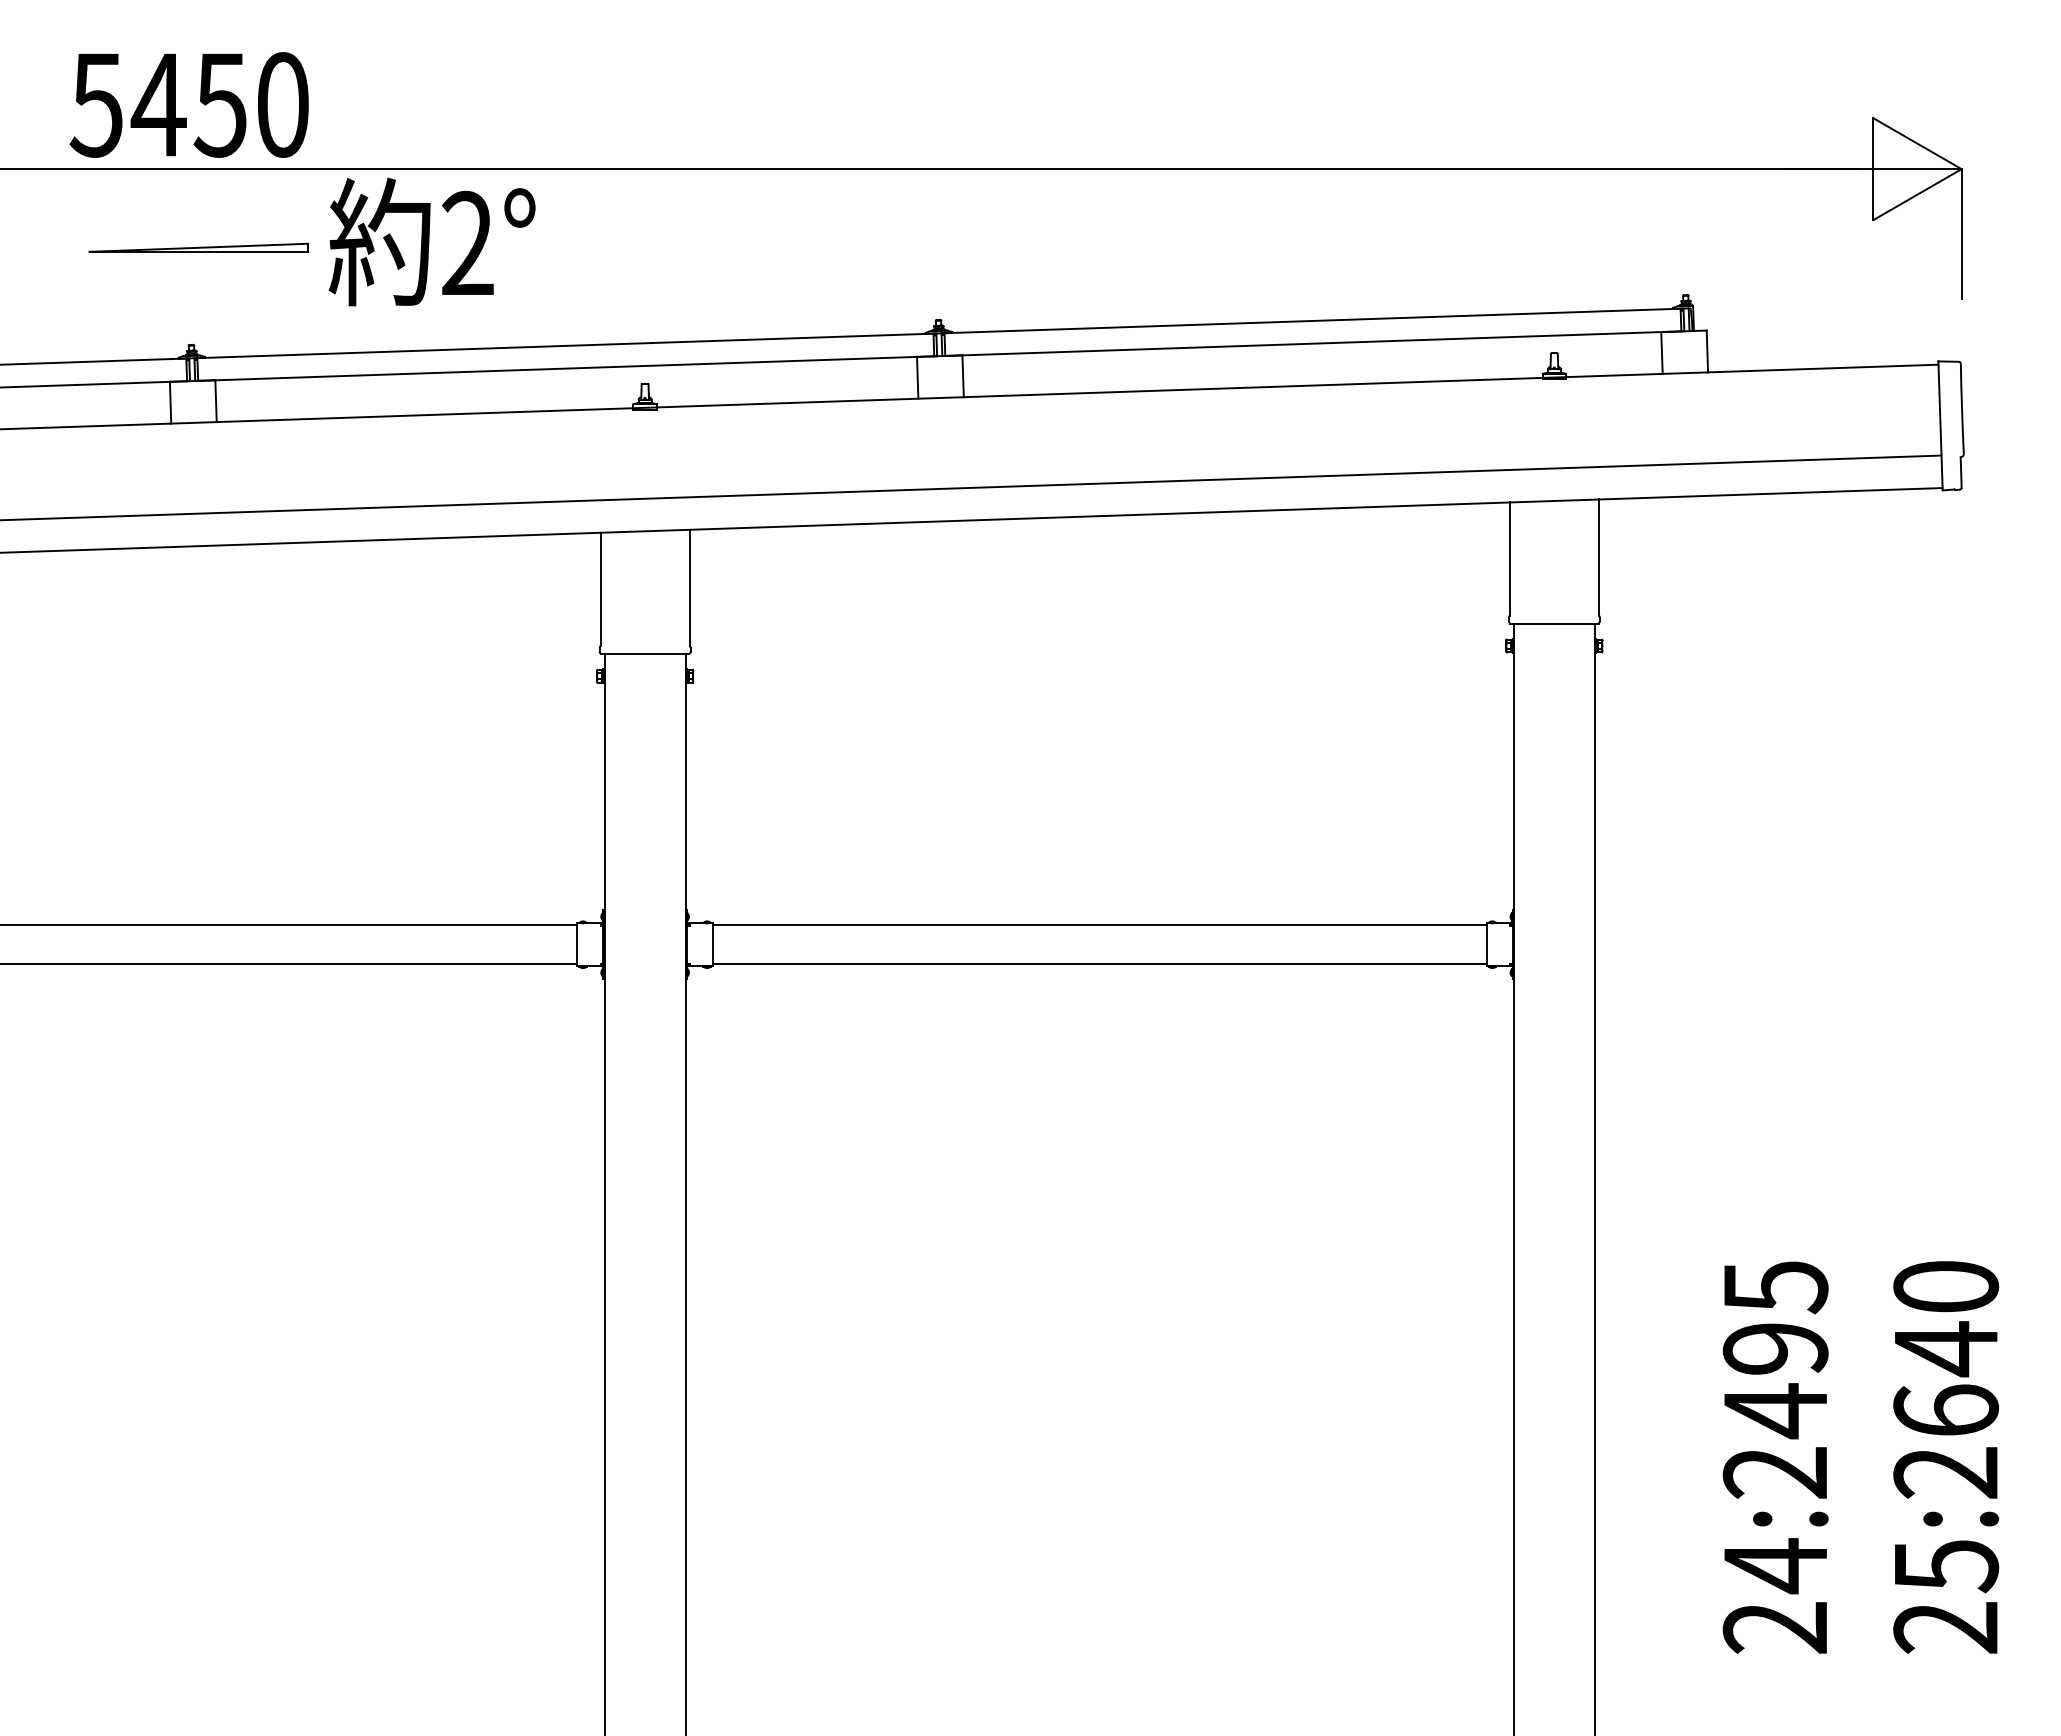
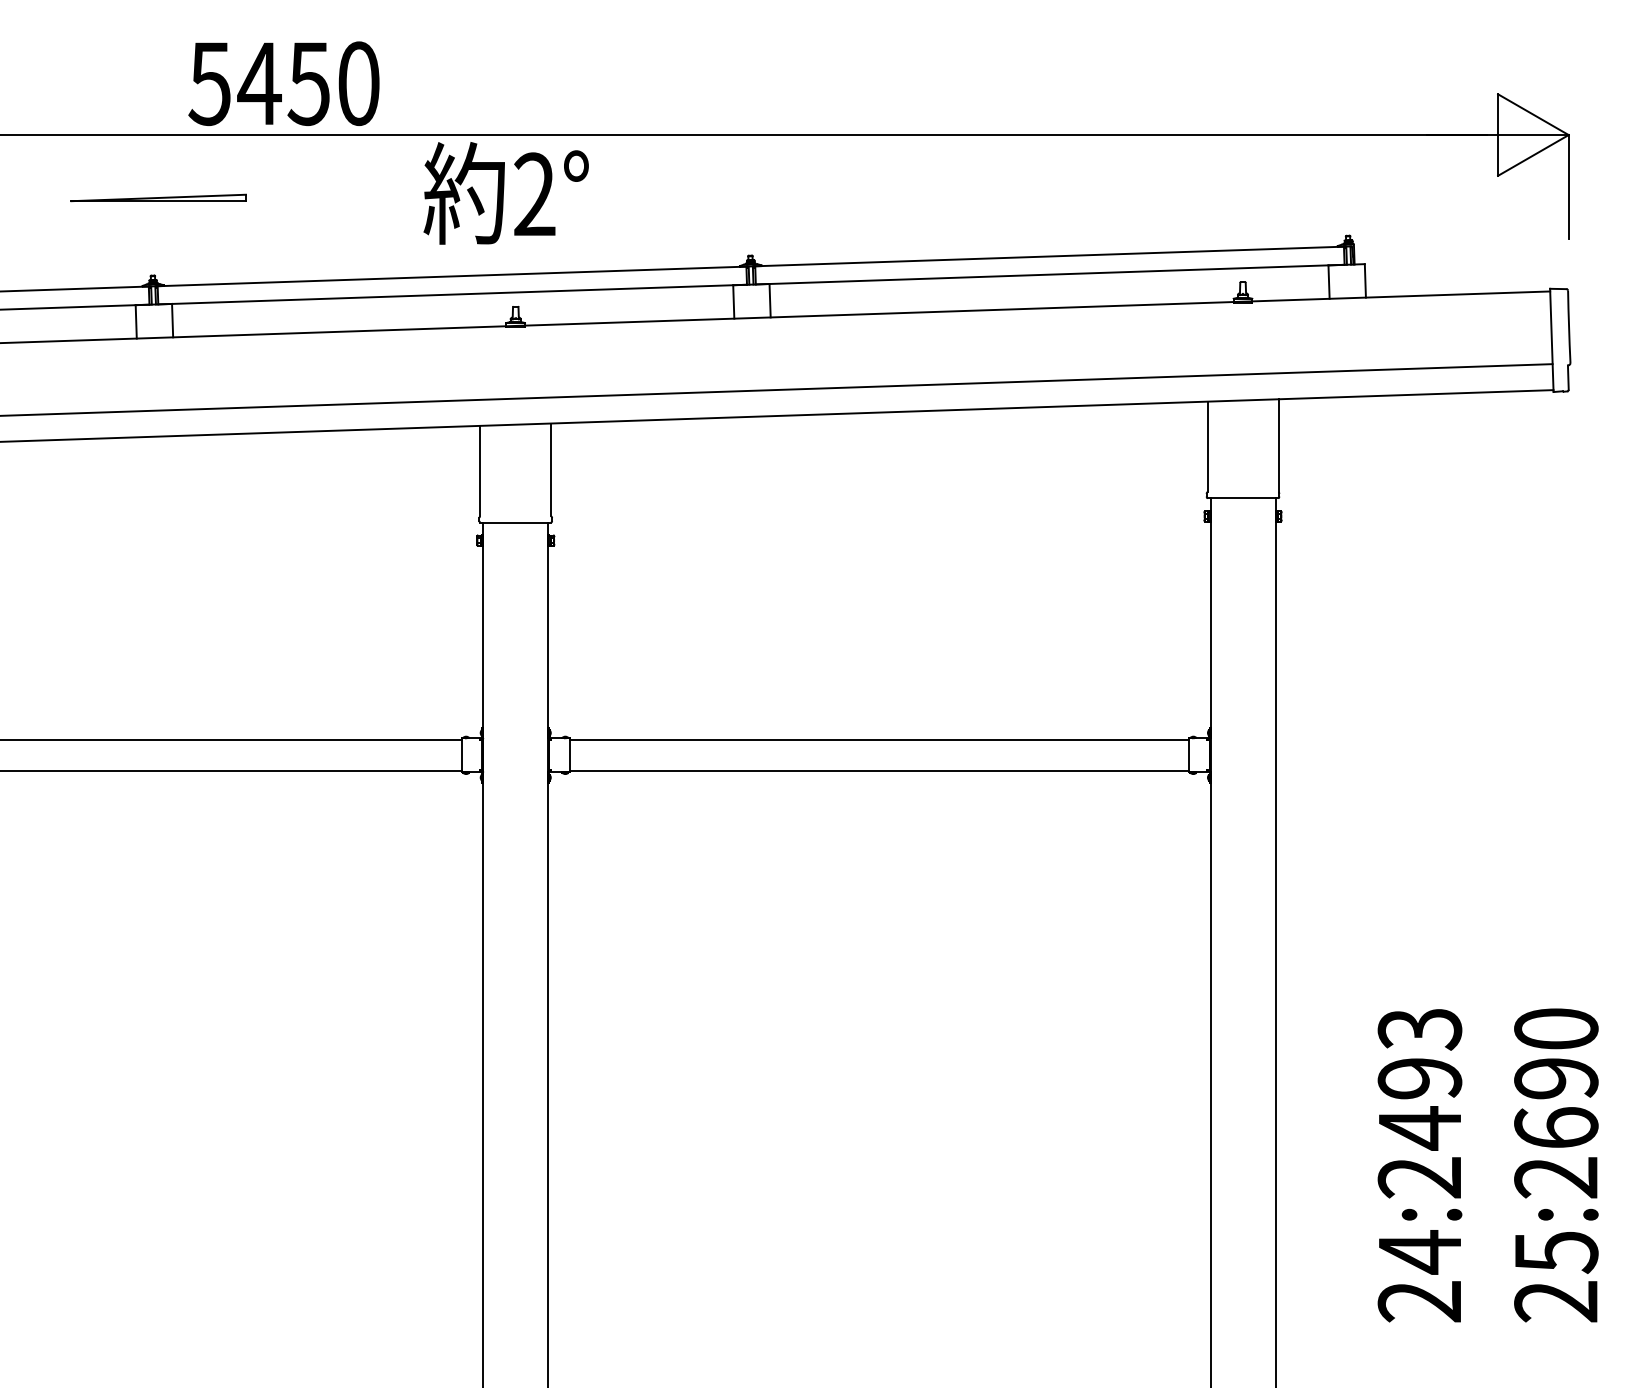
text: (188, 104) -> (283, 83), moved
text: (431, 241) -> (505, 192), moved
text: (1775, 1287) -> (1419, 1029), 24:2495 -> 24:2493
text: (1946, 1349) -> (1556, 1079), 25:2640 -> 25:2690

